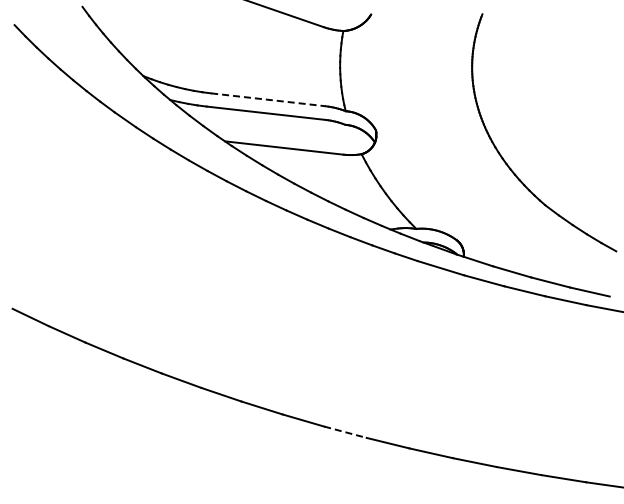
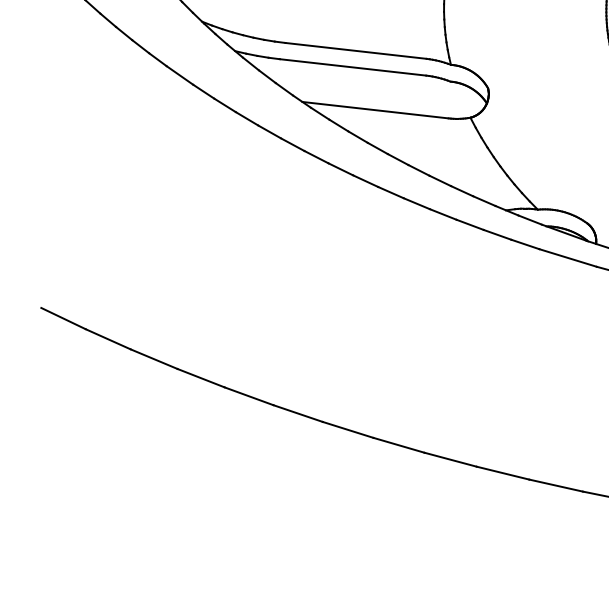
line: (268, 99) -> (355, 50), dashed -> solid
line: (345, 432) -> (450, 460), dashed -> solid

